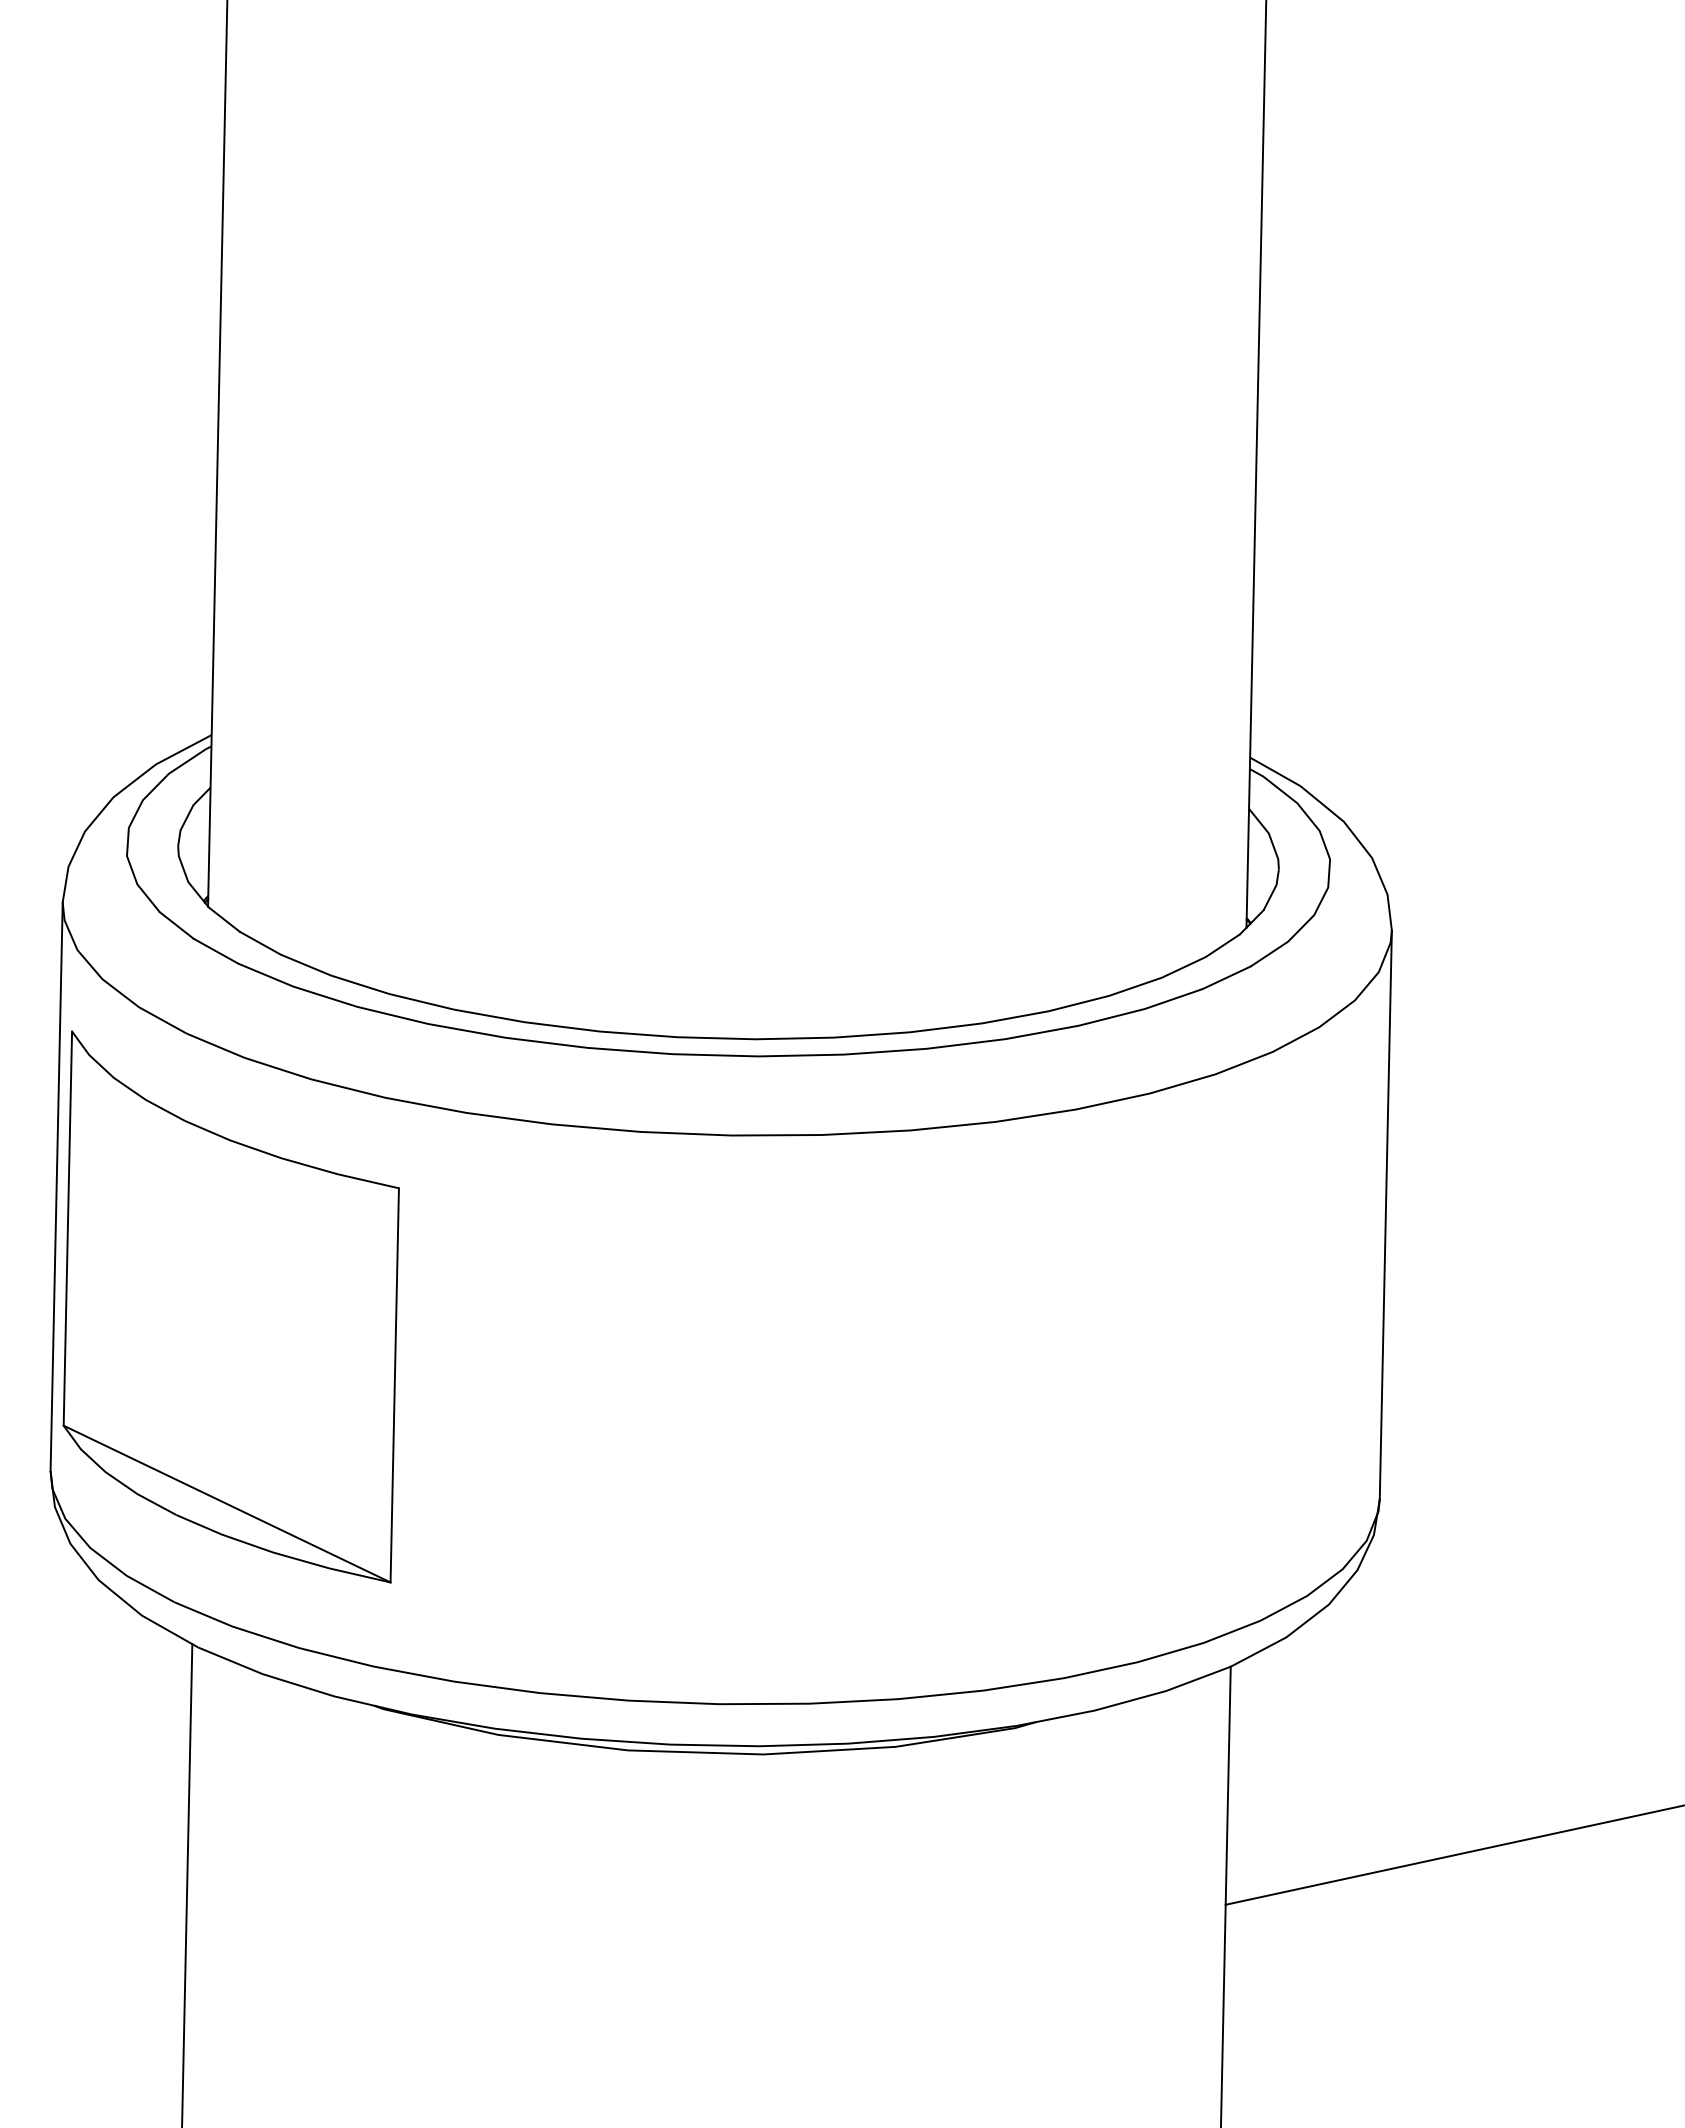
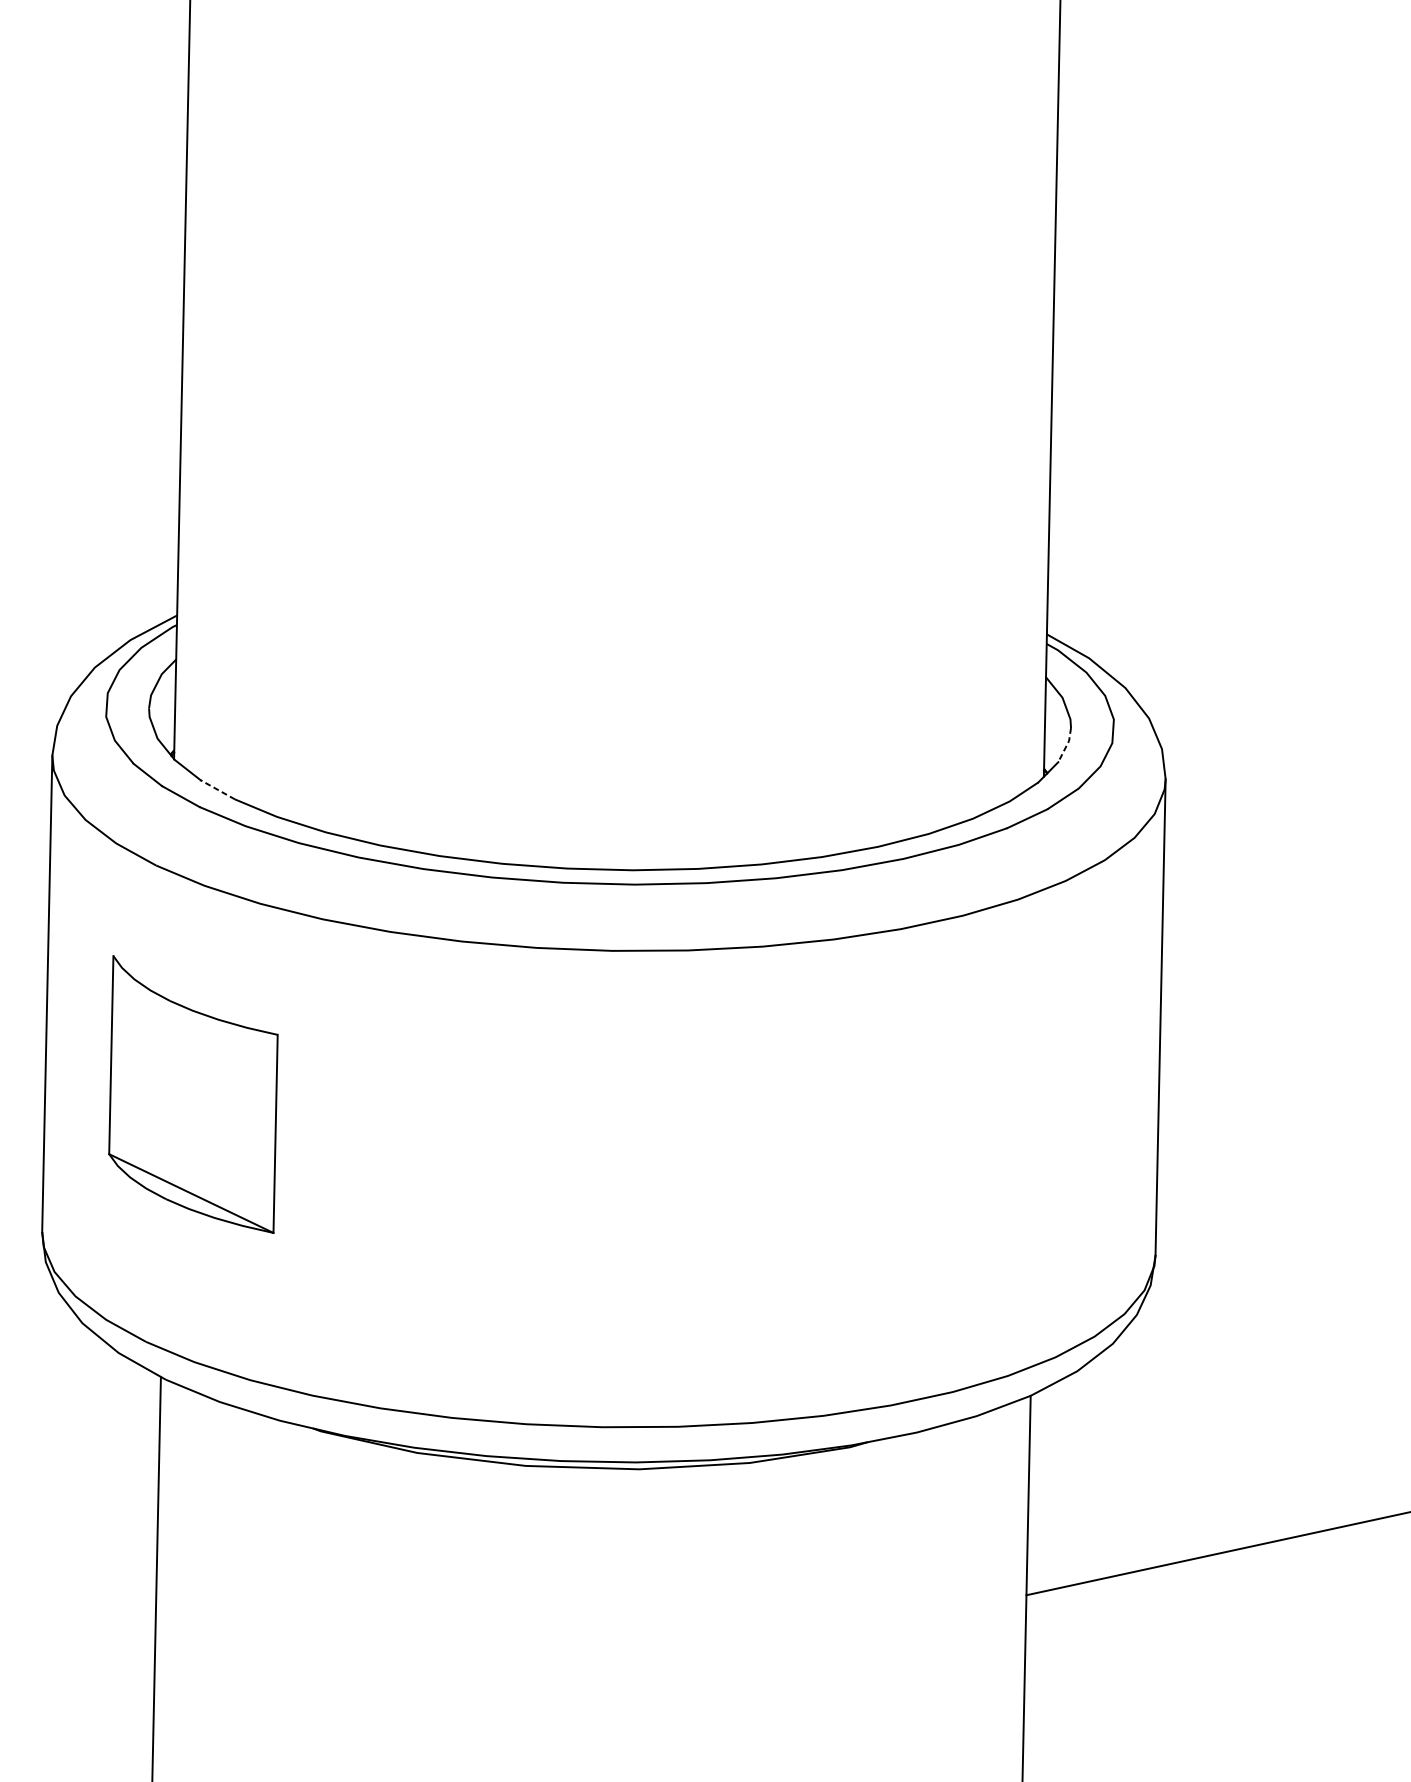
line: (1273, 890) -> (1066, 745), solid -> dashed
line: (259, 943) -> (217, 790), solid -> dashed
part: (230, 1306) -> (192, 1094), size x0.6

